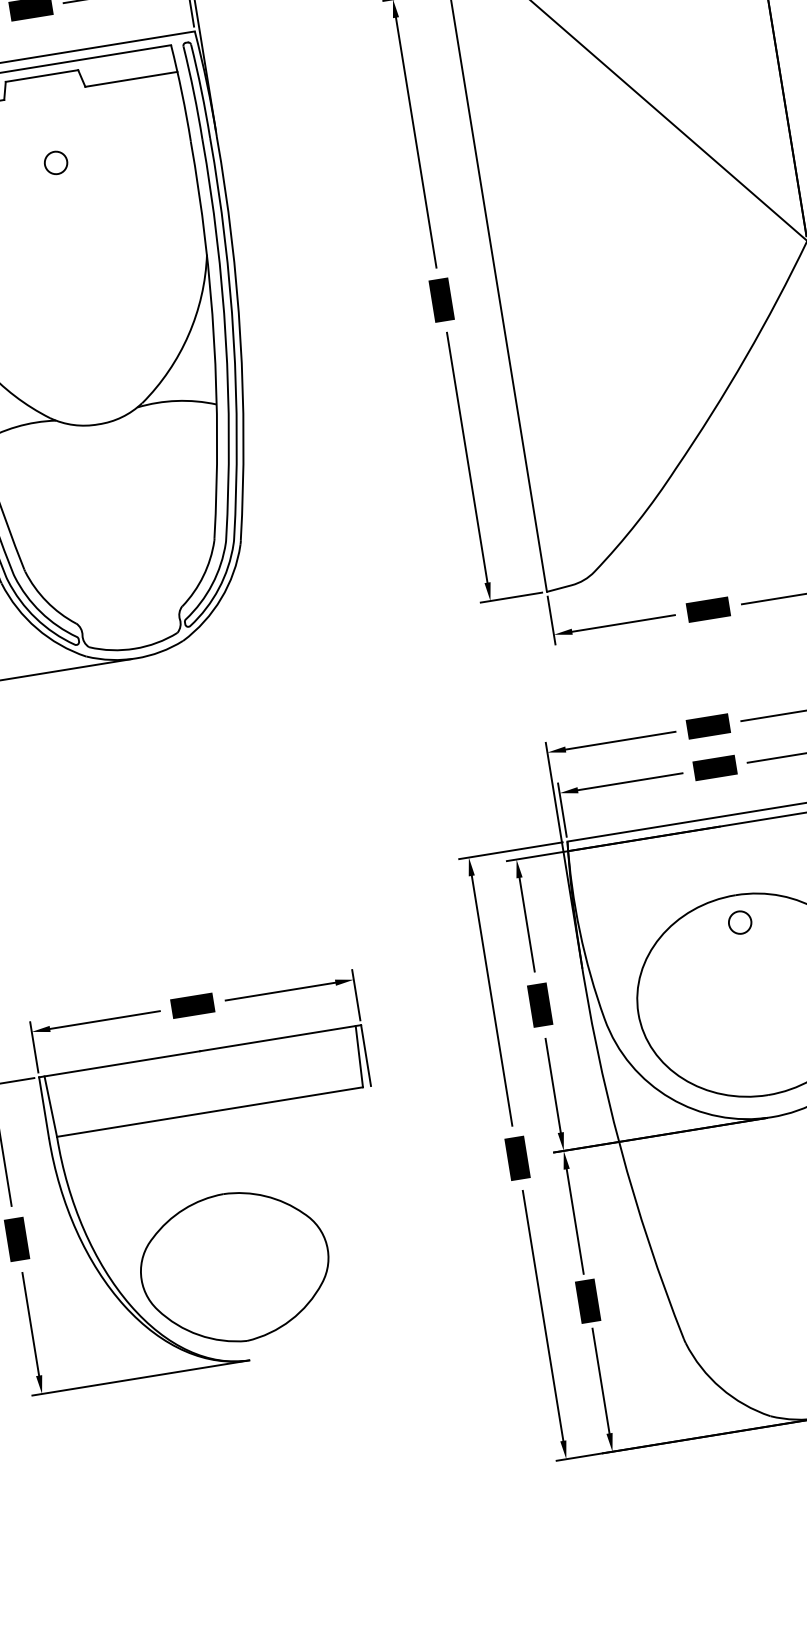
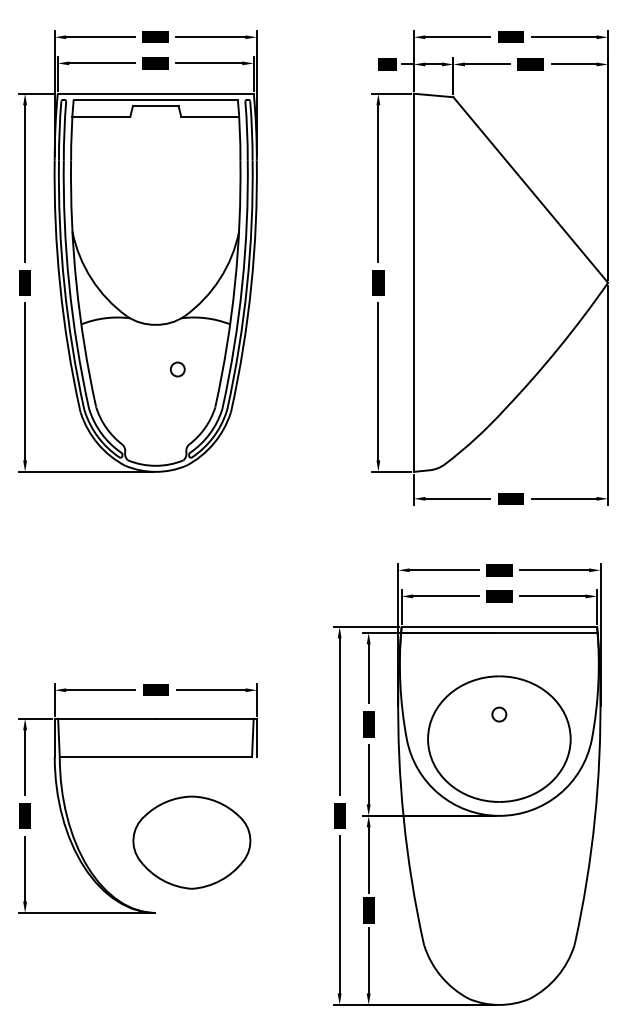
circle: (55, 162) -> (177, 369), moved
circle: (740, 922) -> (499, 714), moved
part: (234, 1267) -> (191, 842), moved

